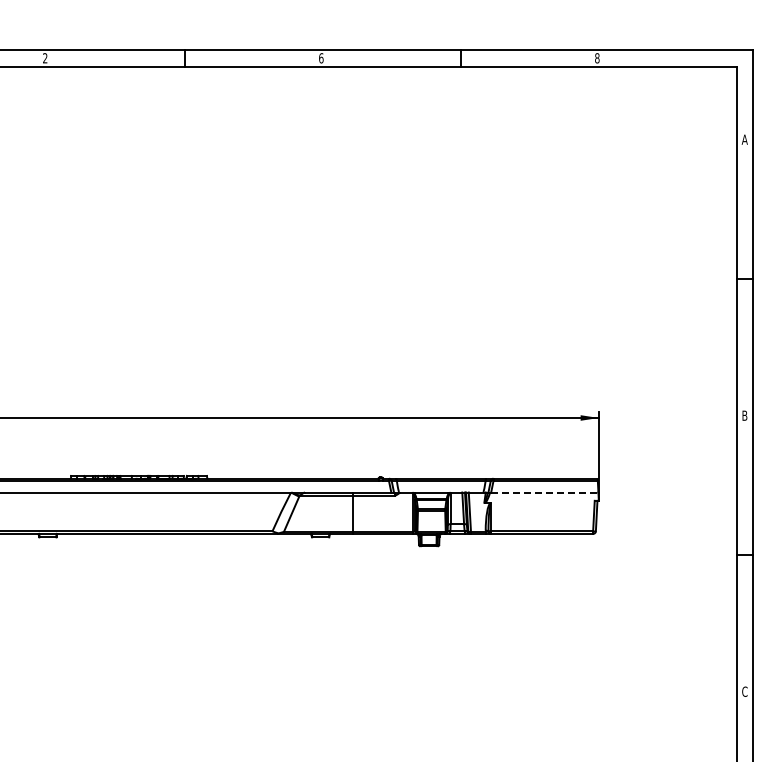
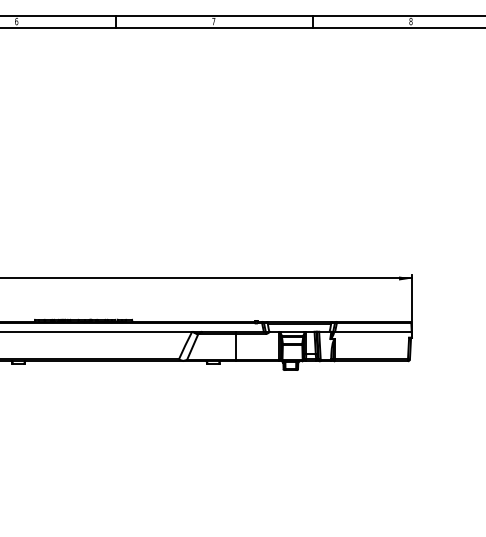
text: (45, 58) -> (16, 21), 2 -> 6
text: (321, 58) -> (213, 21), 6 -> 7
line: (544, 492) -> (373, 331), dashed -> solid

